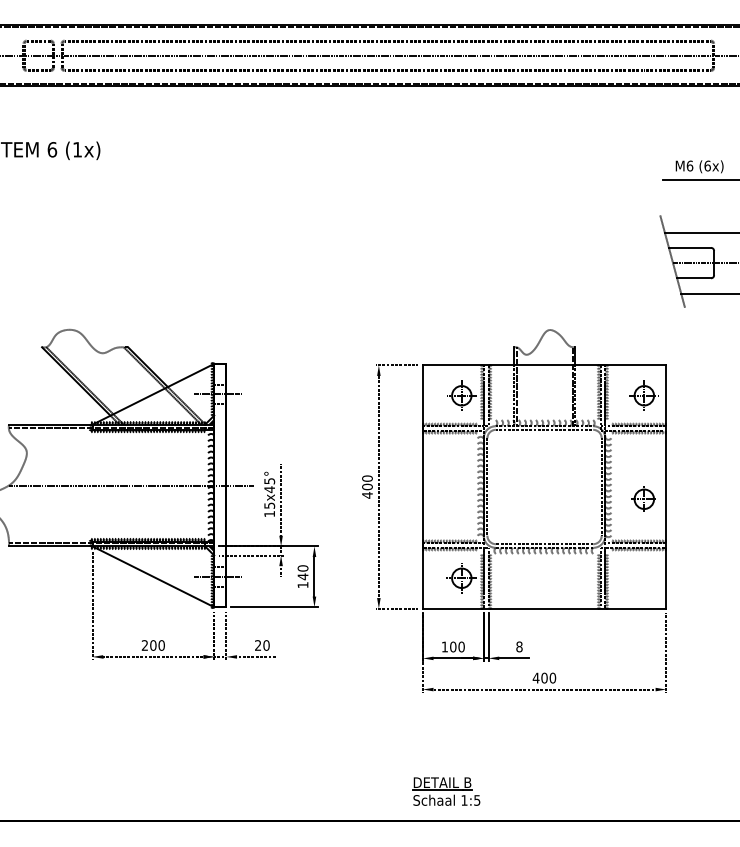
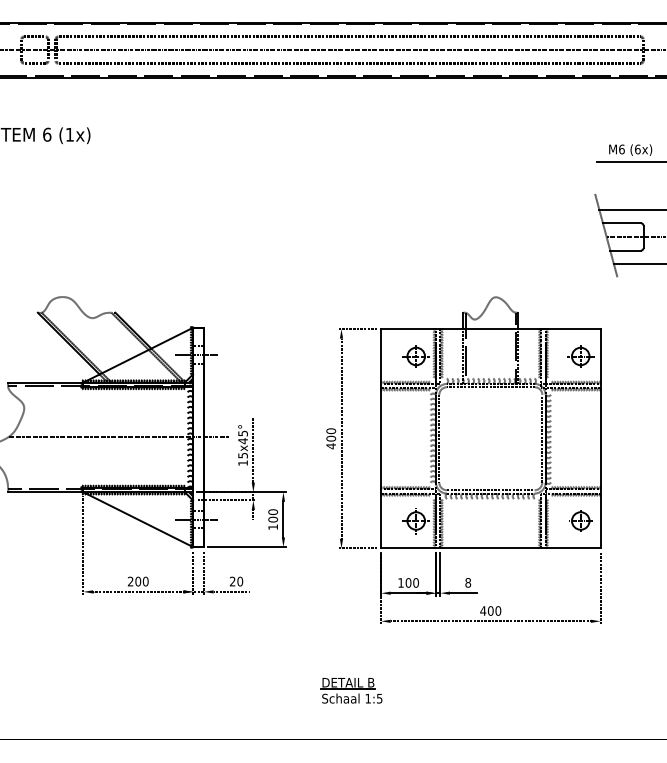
part: (643, 498) -> (580, 520), moved
text: (302, 576) -> (272, 519), 140 -> 100
part: (446, 791) -> (351, 690), moved

